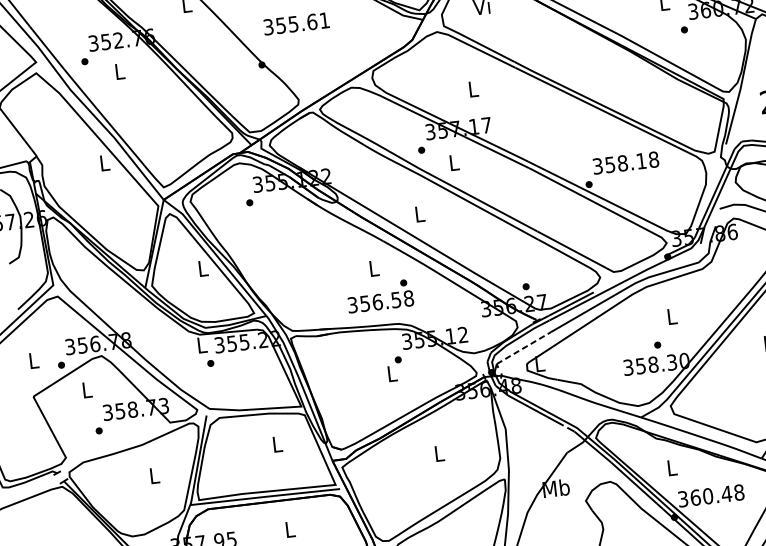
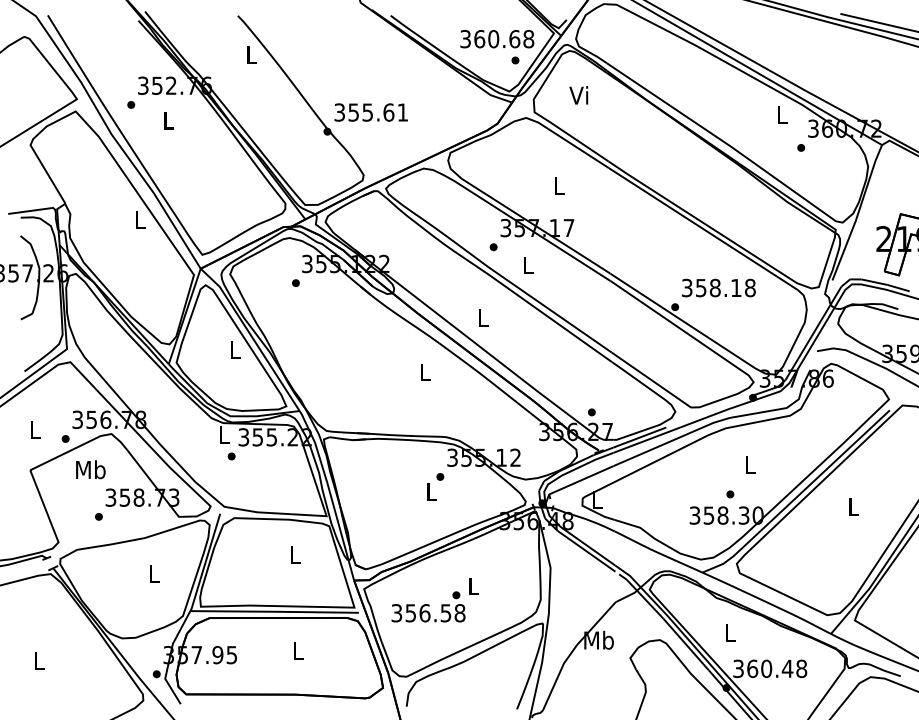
text: (295, 23) -> (370, 112), moved
text: (380, 295) -> (428, 606), moved
line: (524, 348) -> (581, 480), dashed -> solid
text: (86, 389) -> (90, 469), L -> Mb

